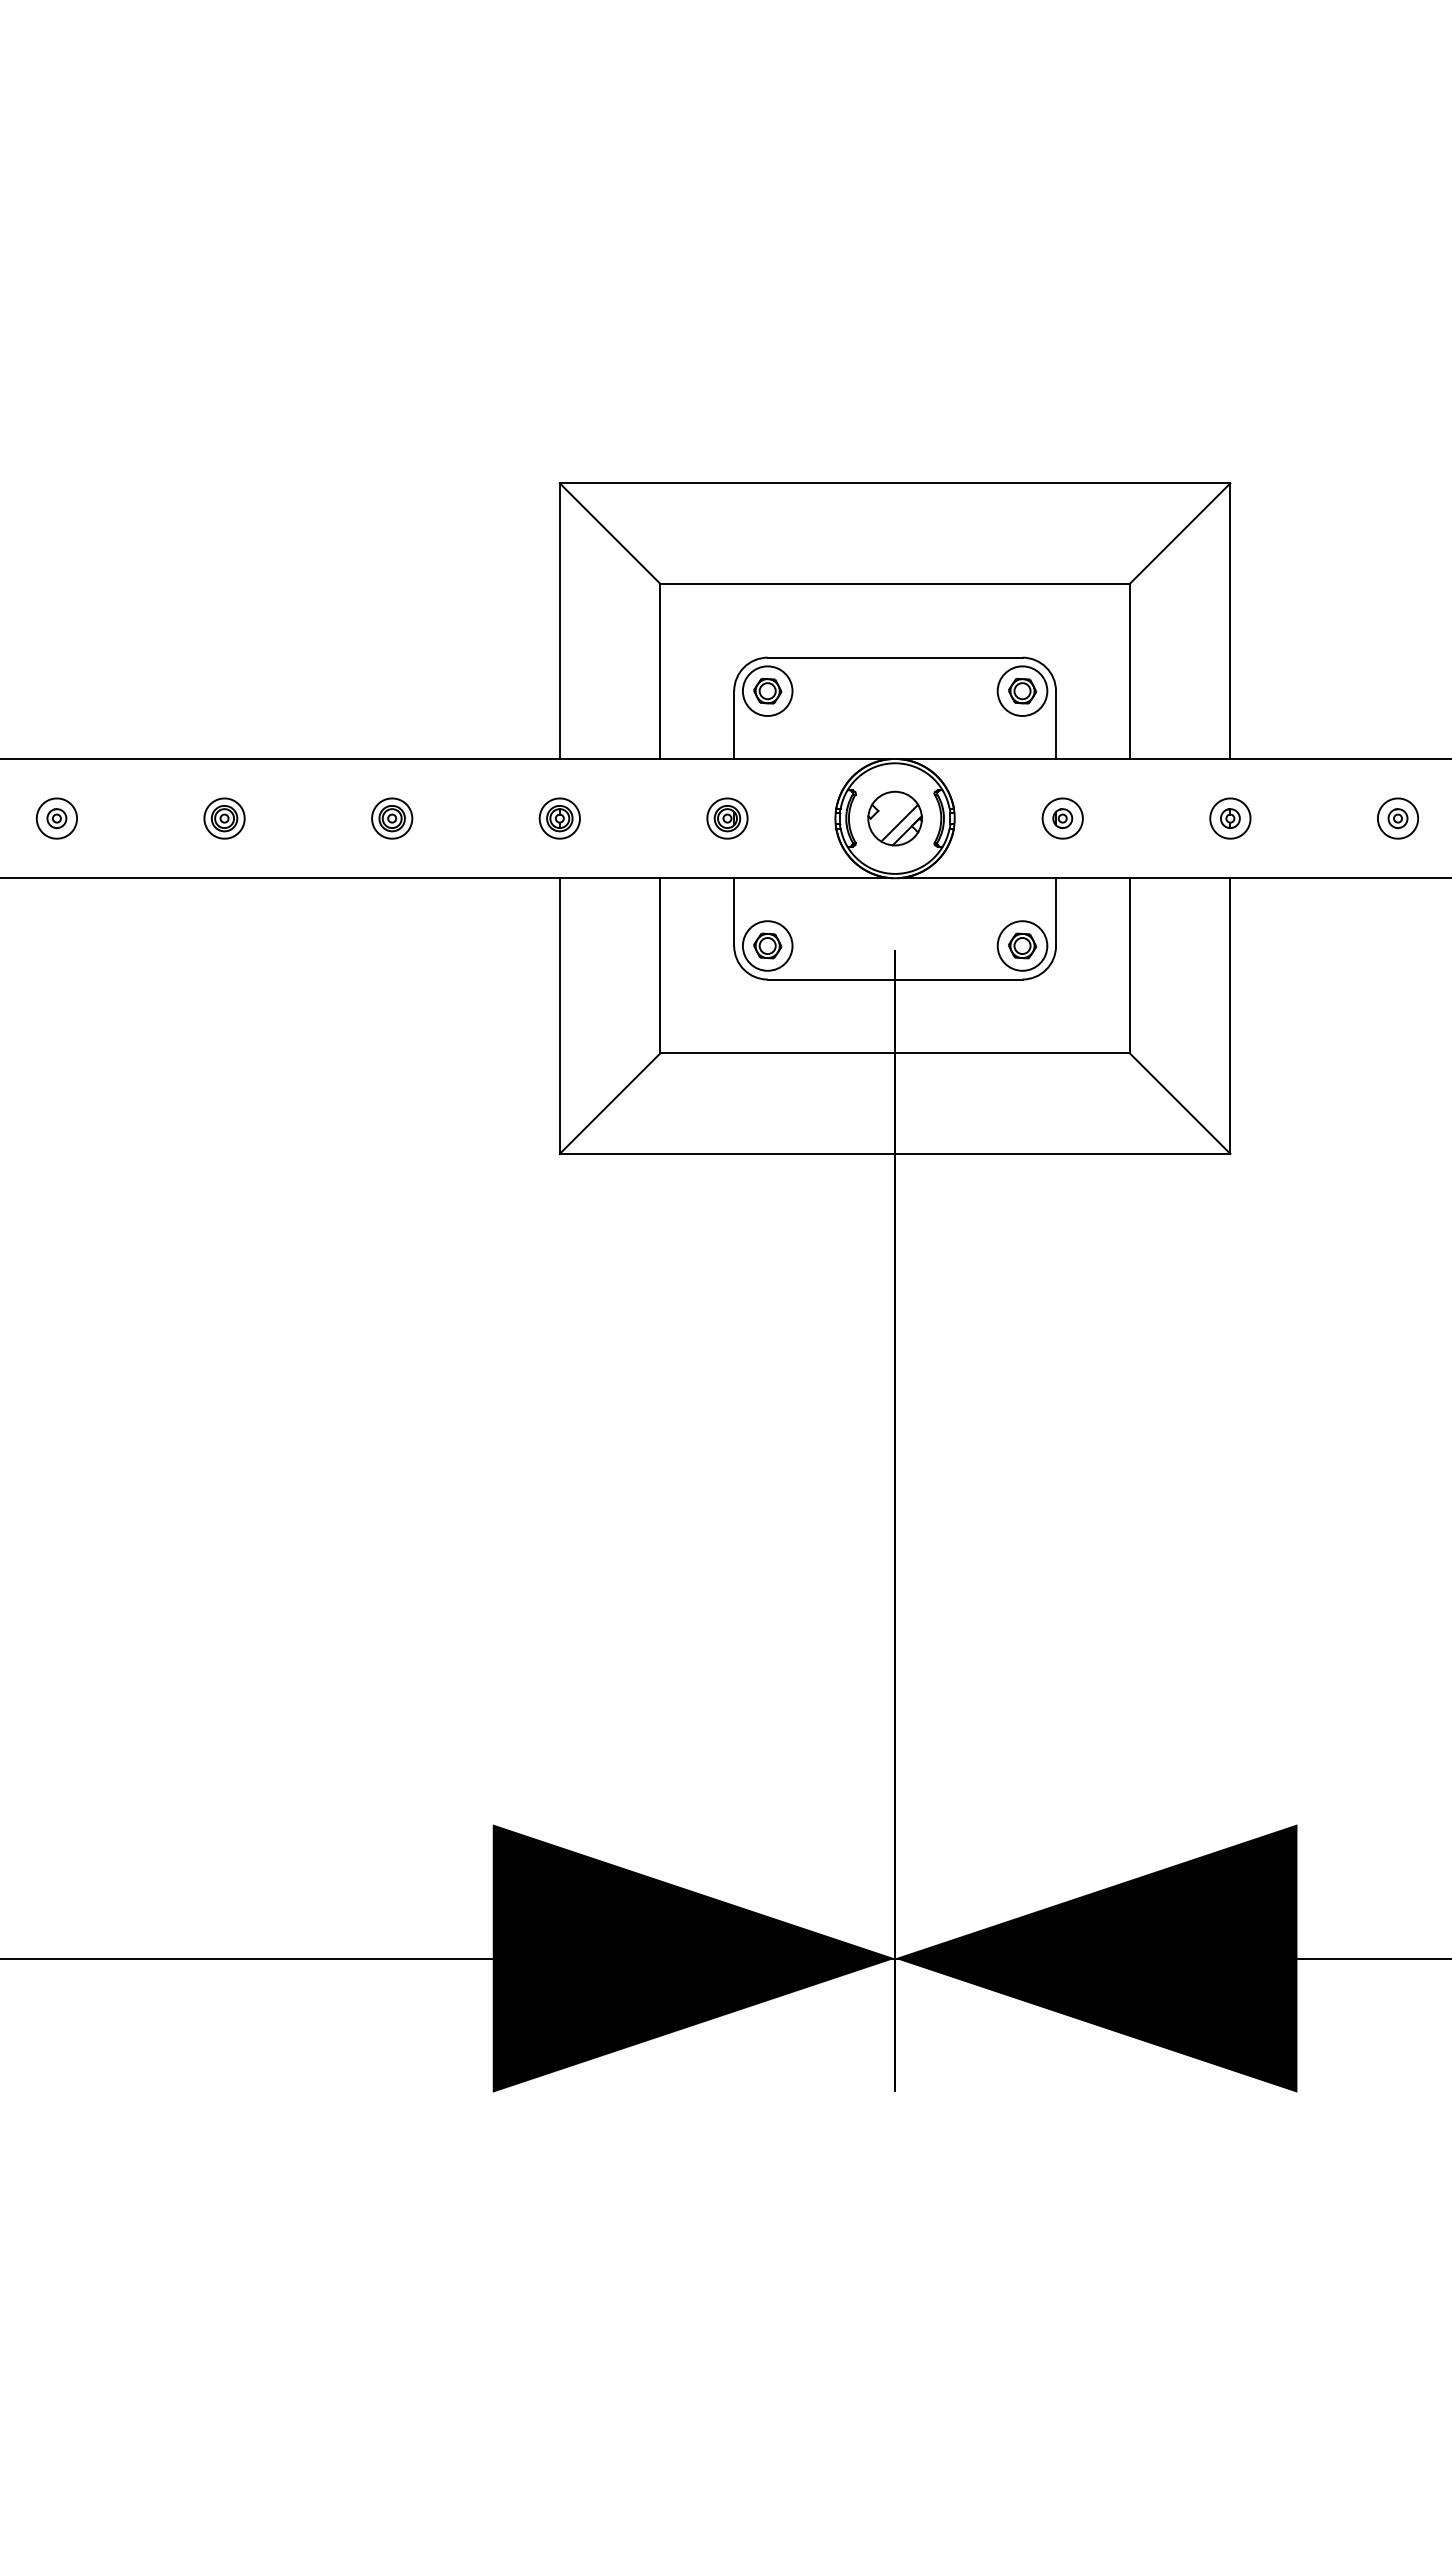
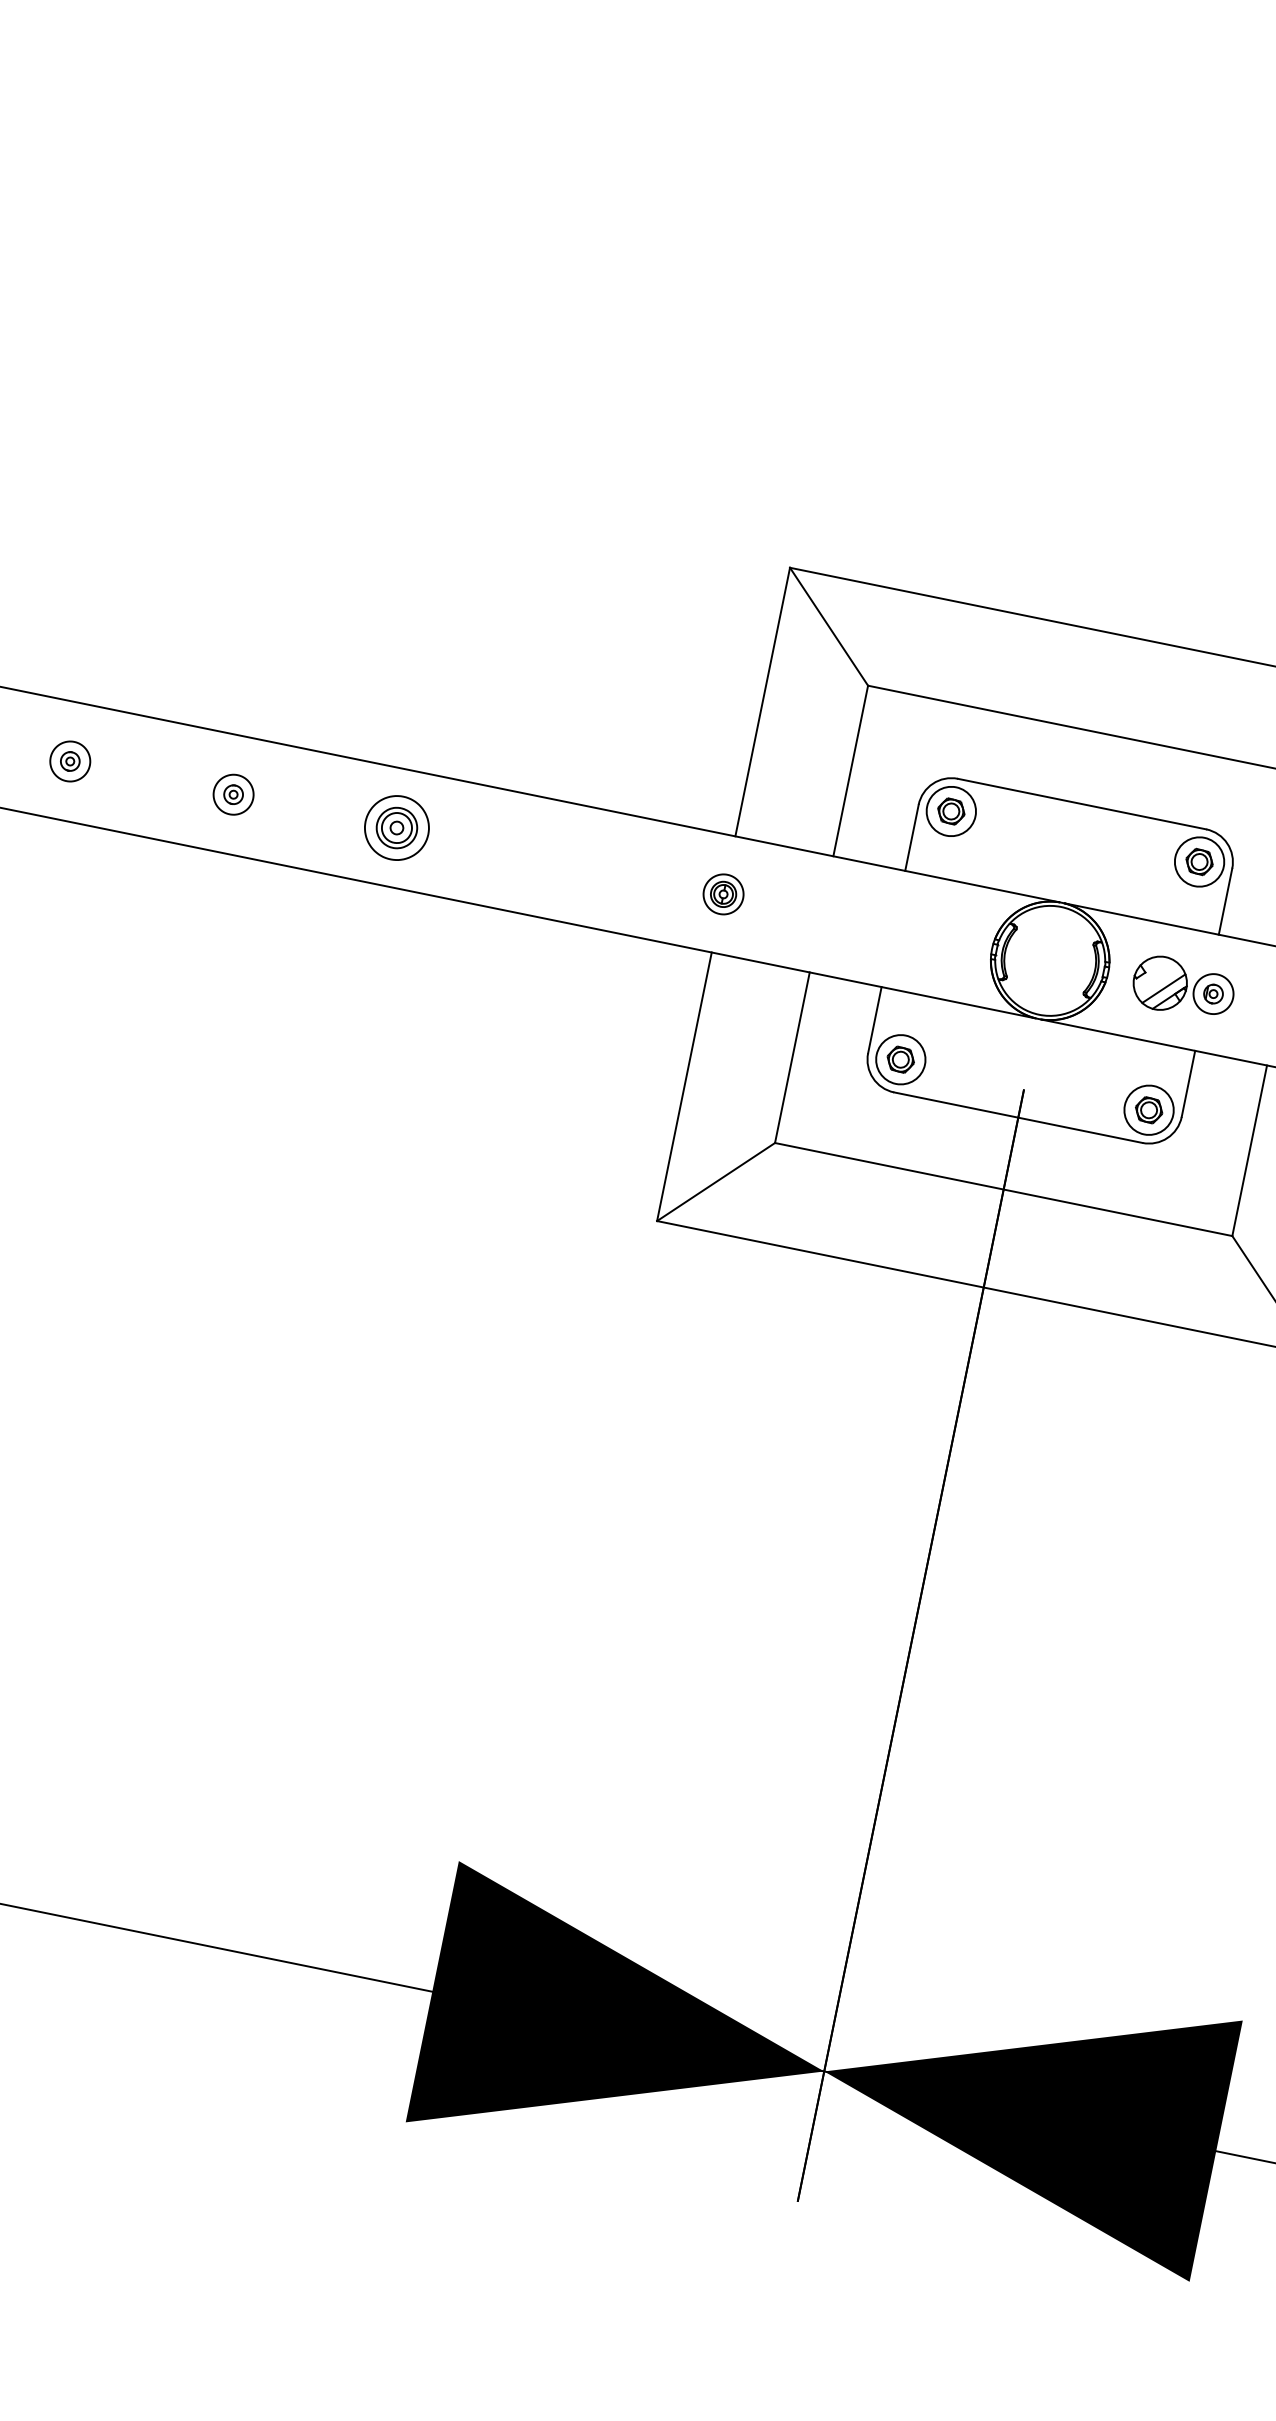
part: (224, 818) -> (396, 827), size x1.6
part: (392, 818) -> (560, 861), removed
part: (727, 818) -> (886, 927), removed
part: (894, 818) -> (1159, 983), moved

